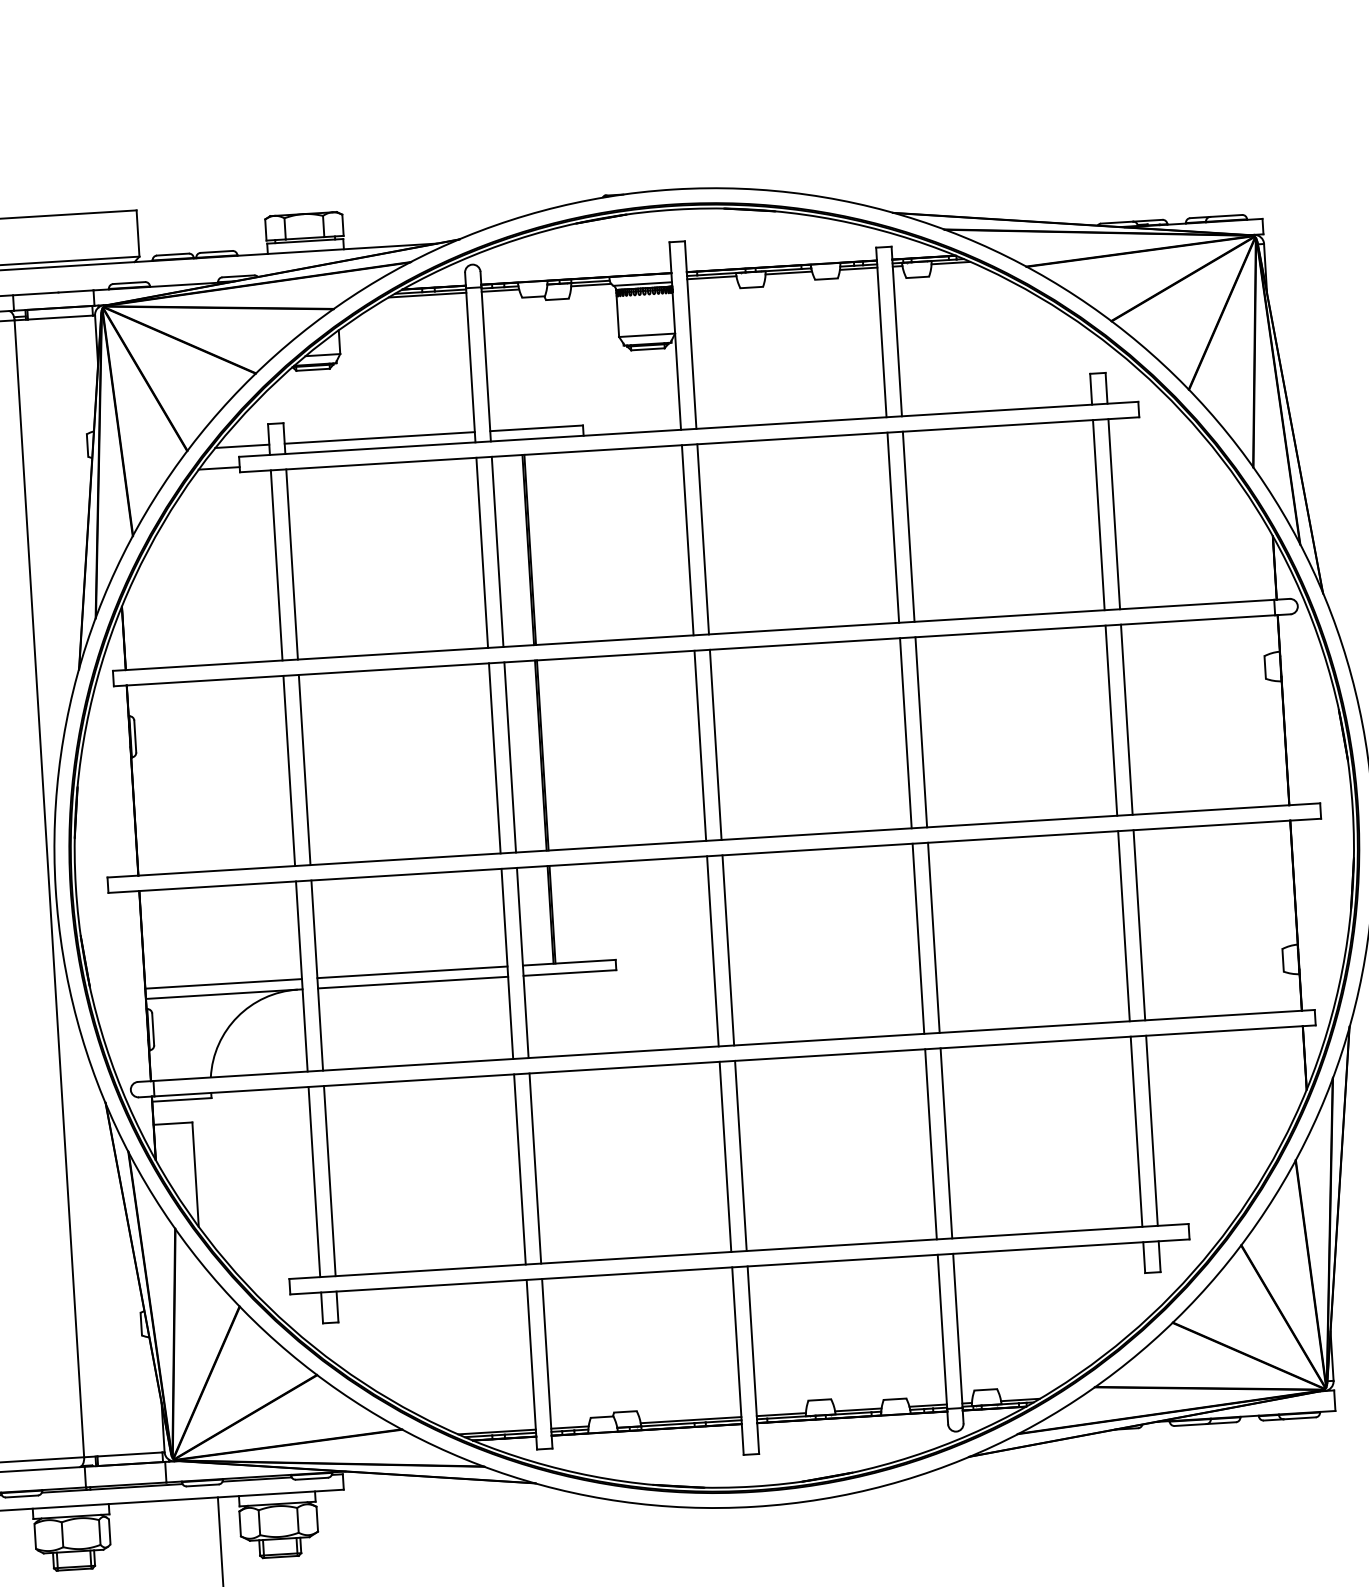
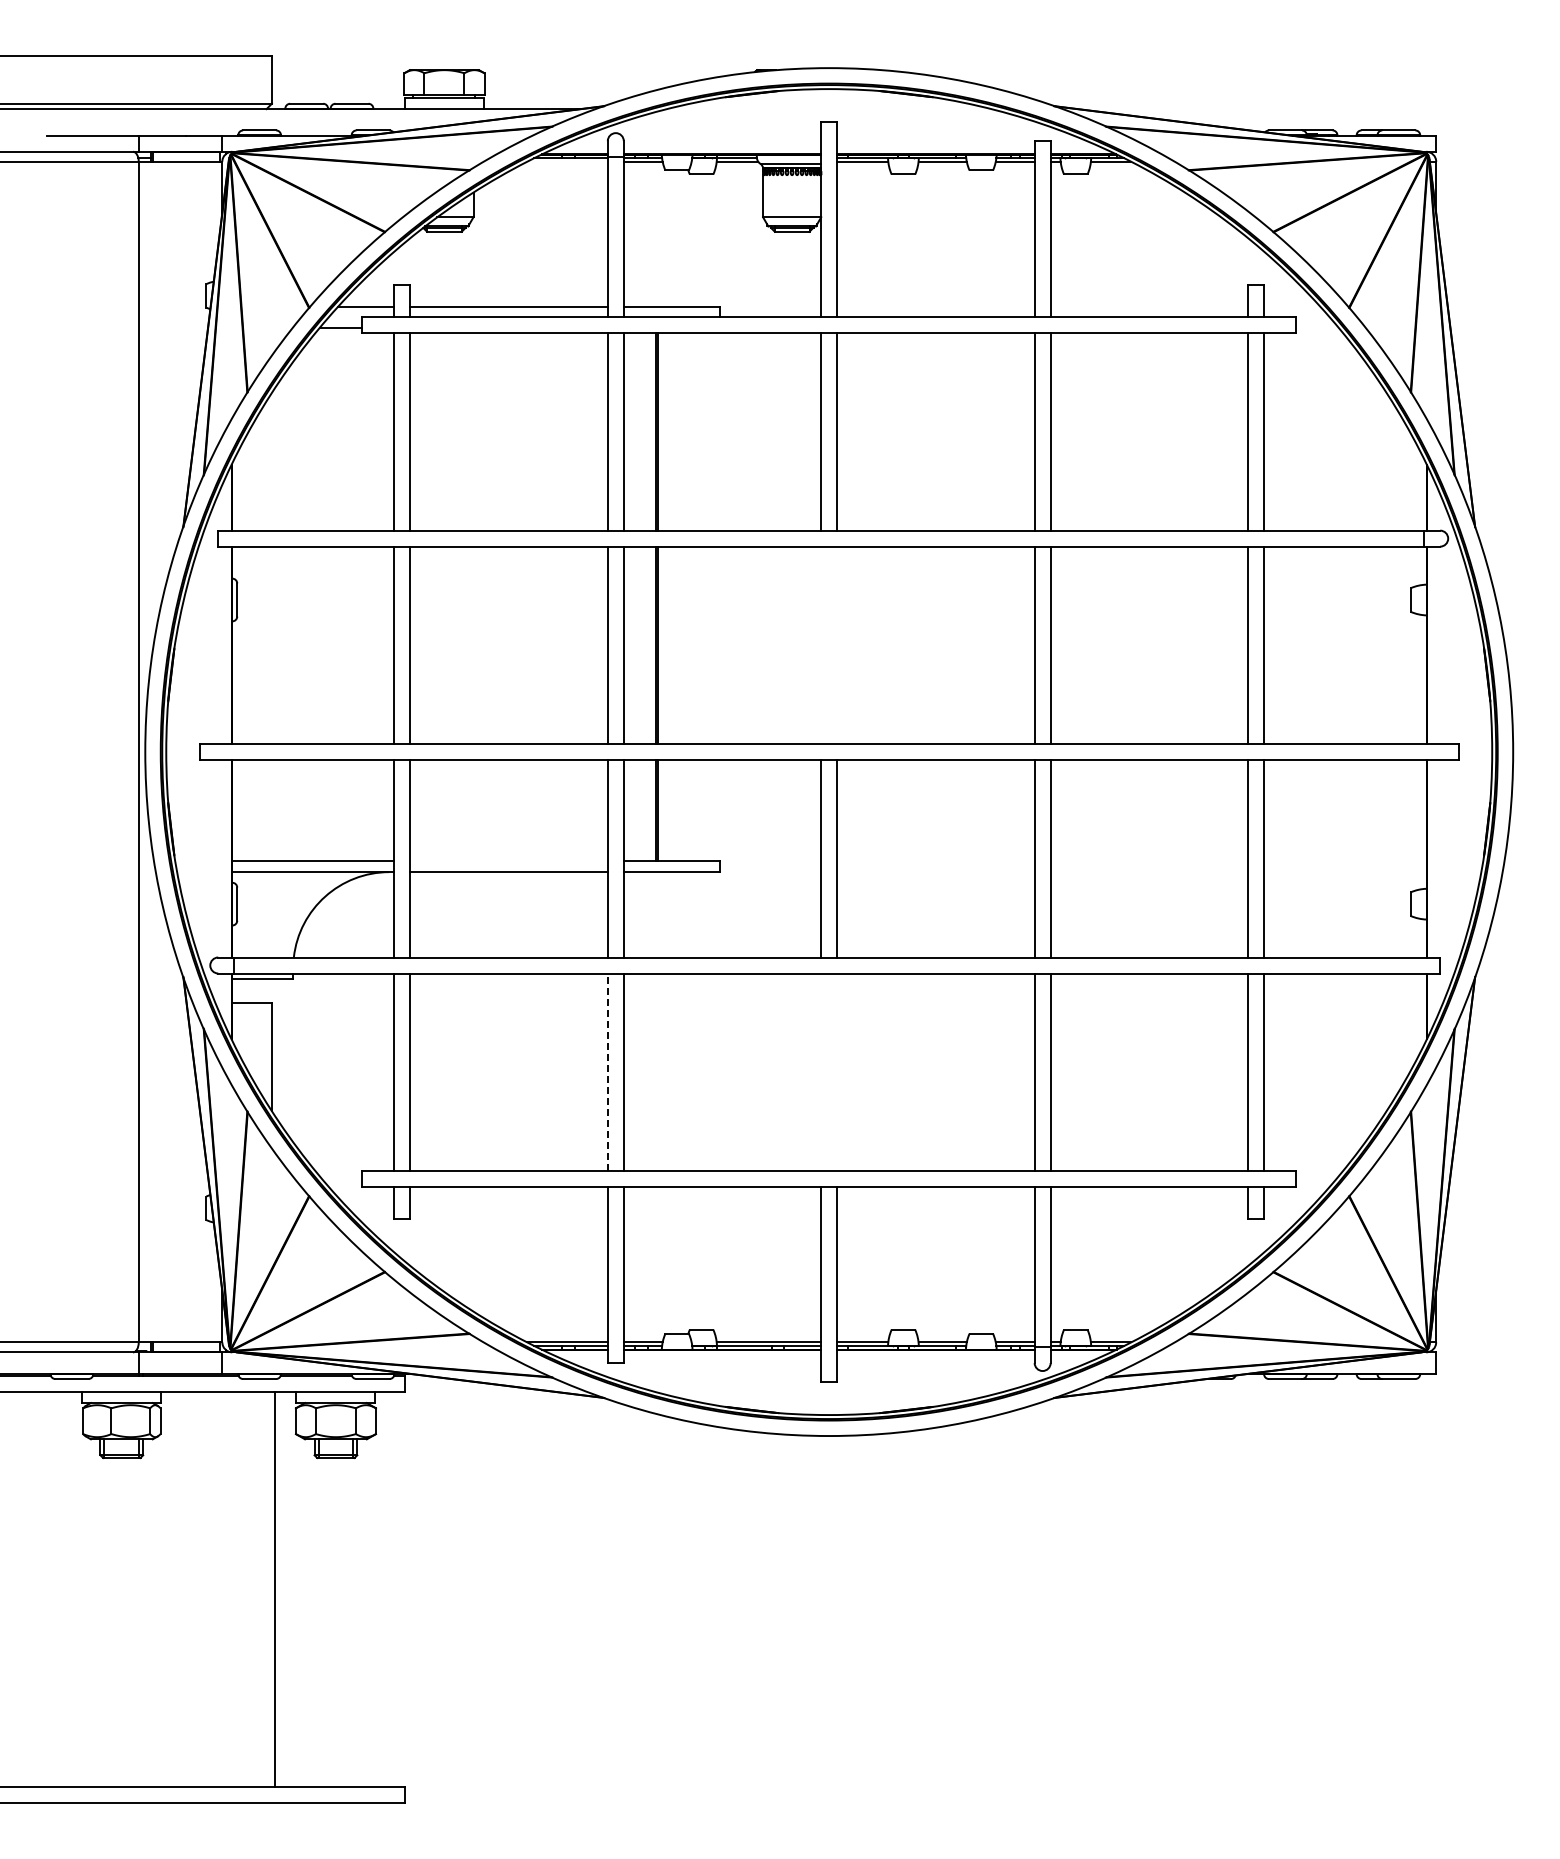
line: (427, 294) -> (567, 161), removed
line: (700, 745) -> (821, 645), removed
line: (716, 745) -> (837, 645), removed
line: (411, 972) -> (508, 861), removed
line: (741, 1155) -> (837, 1071), removed
line: (725, 1156) -> (821, 1071), removed
line: (519, 1169) -> (607, 1072), solid -> dashed

